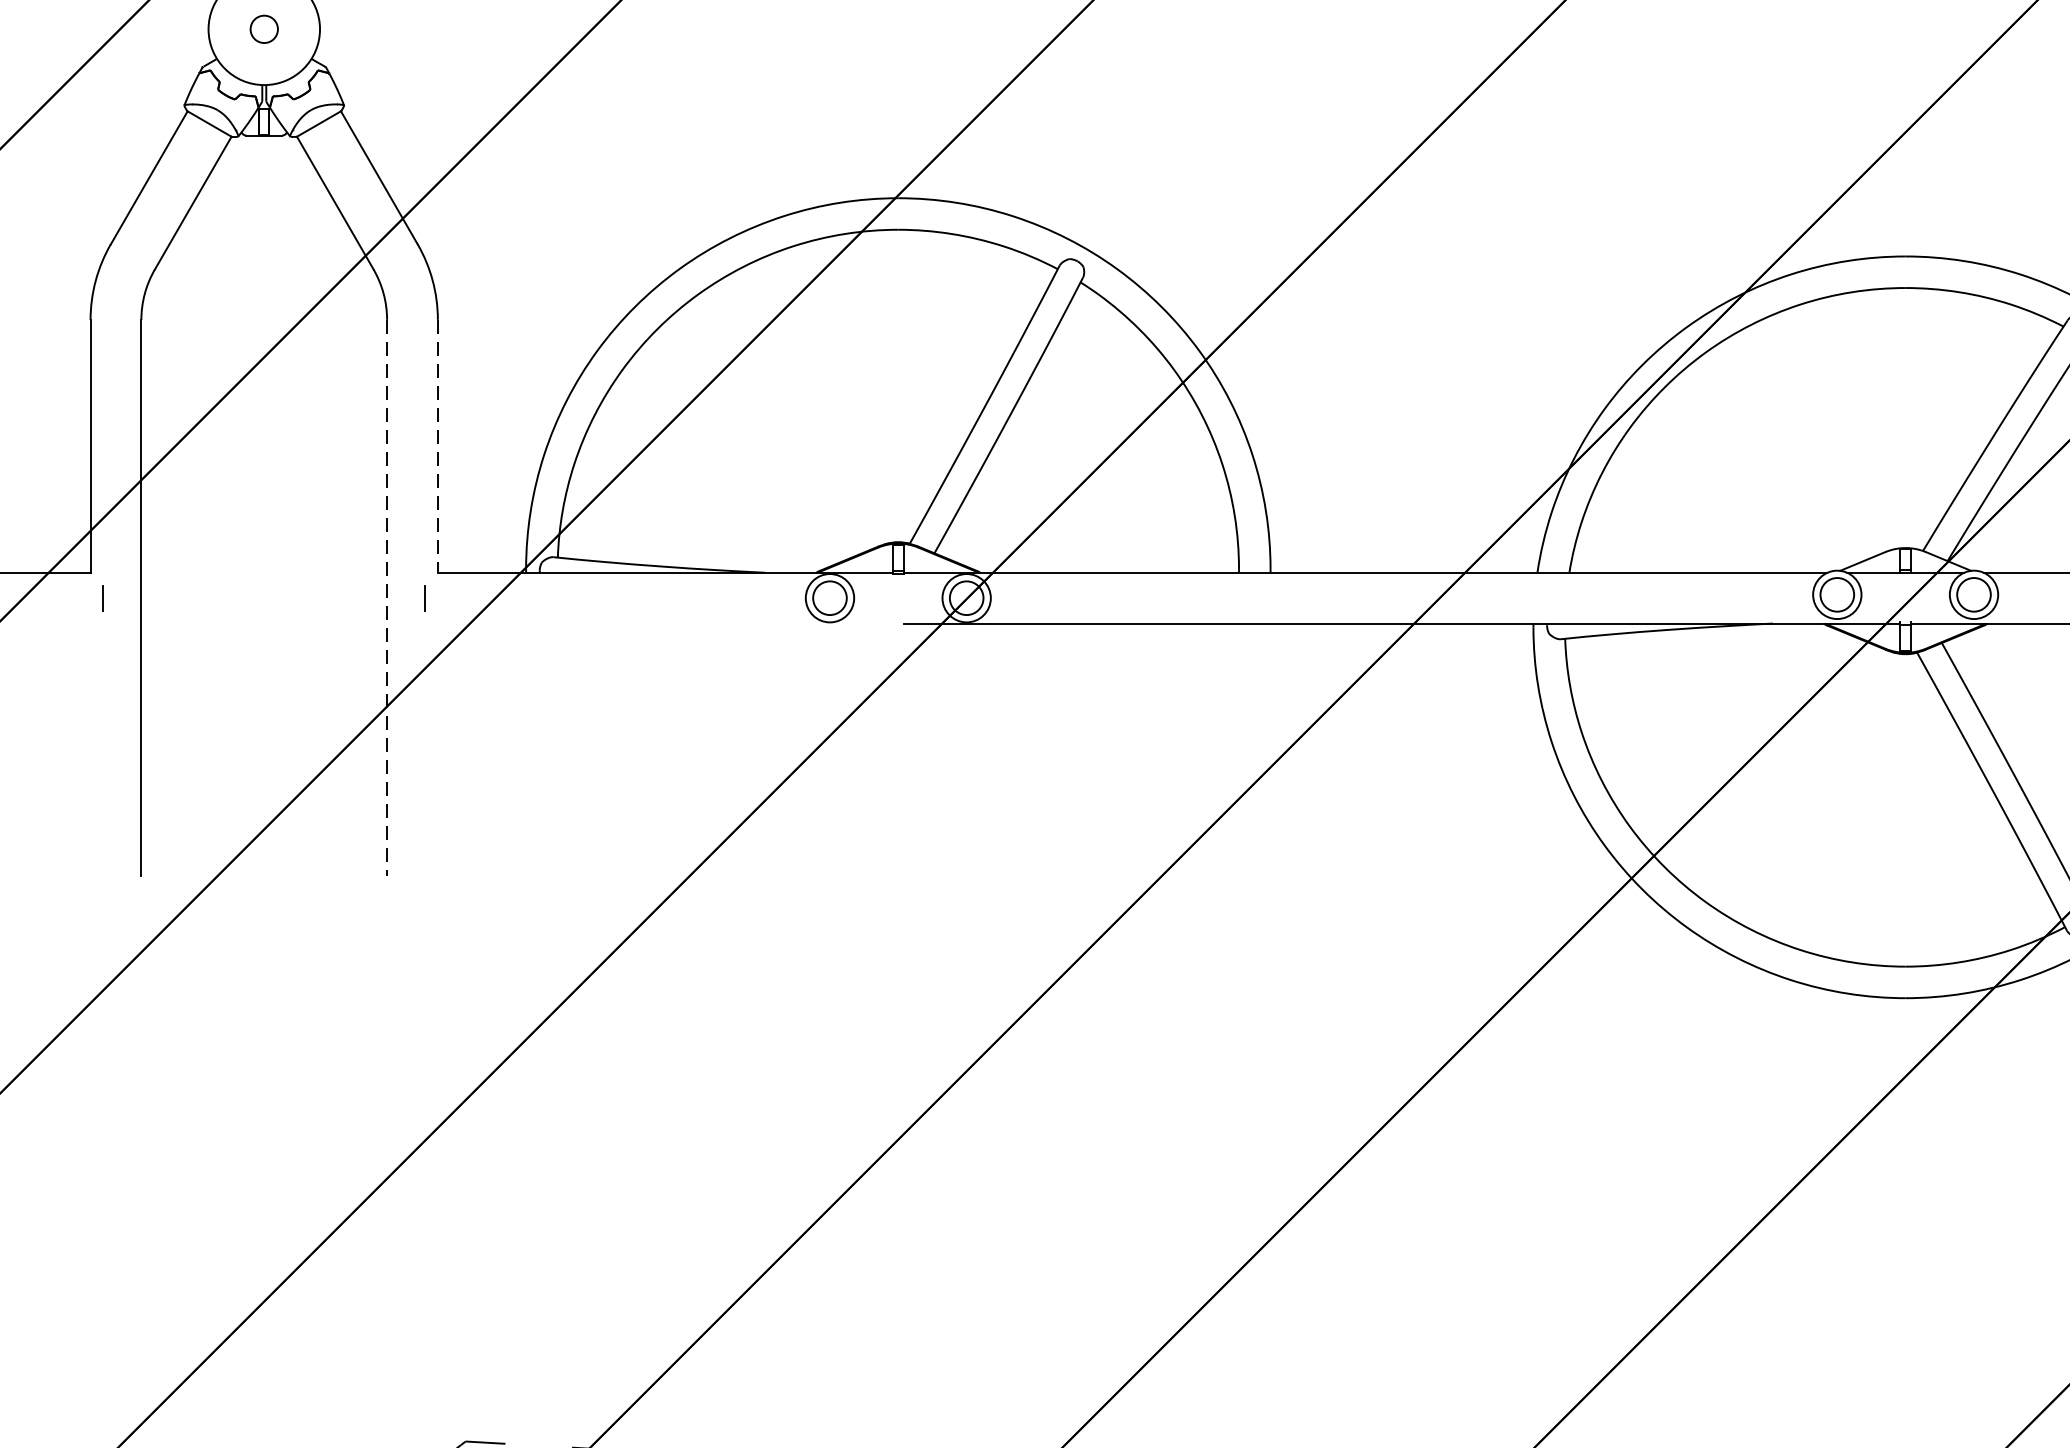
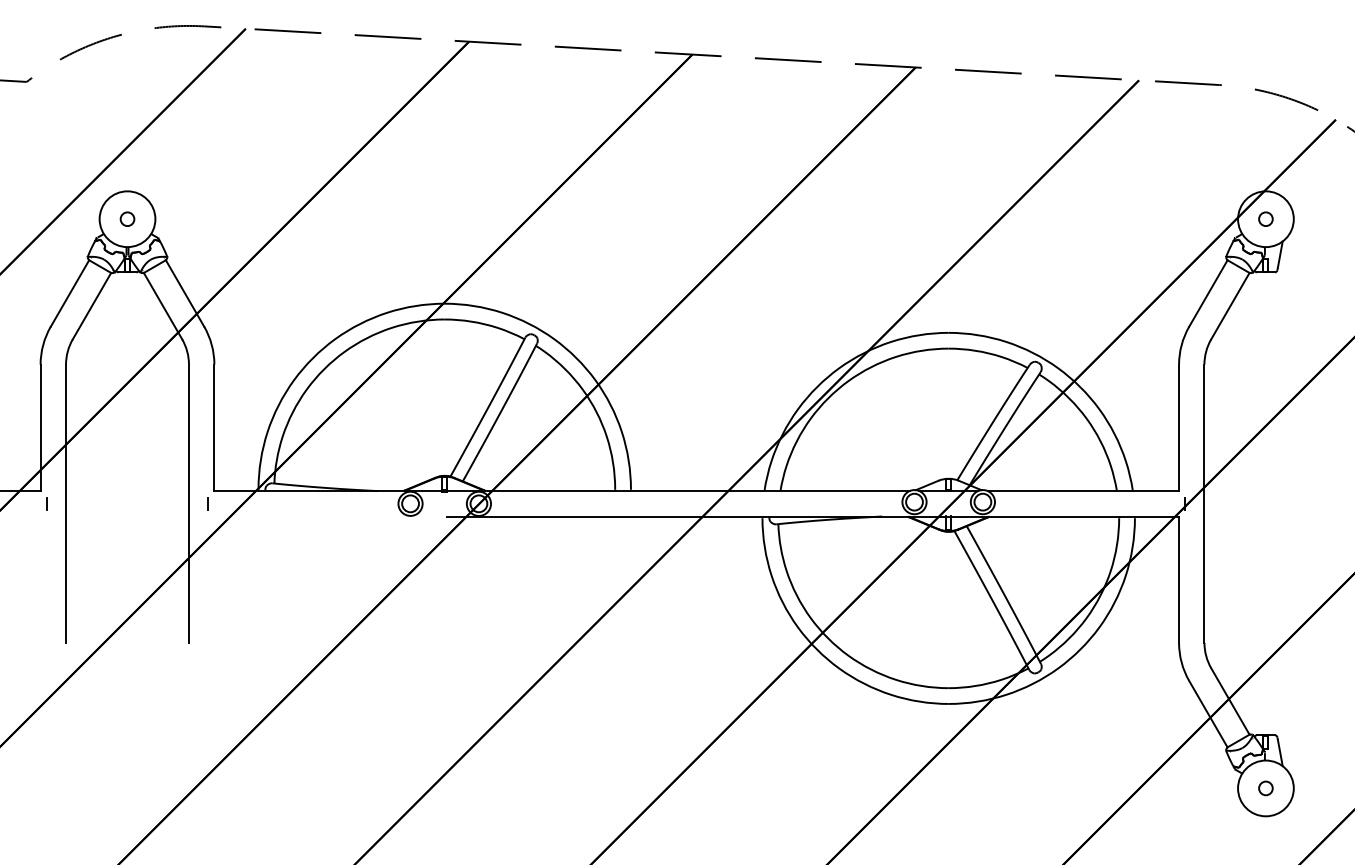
line: (438, 447) -> (214, 428), dashed -> solid
line: (386, 599) -> (188, 504), dashed -> solid

